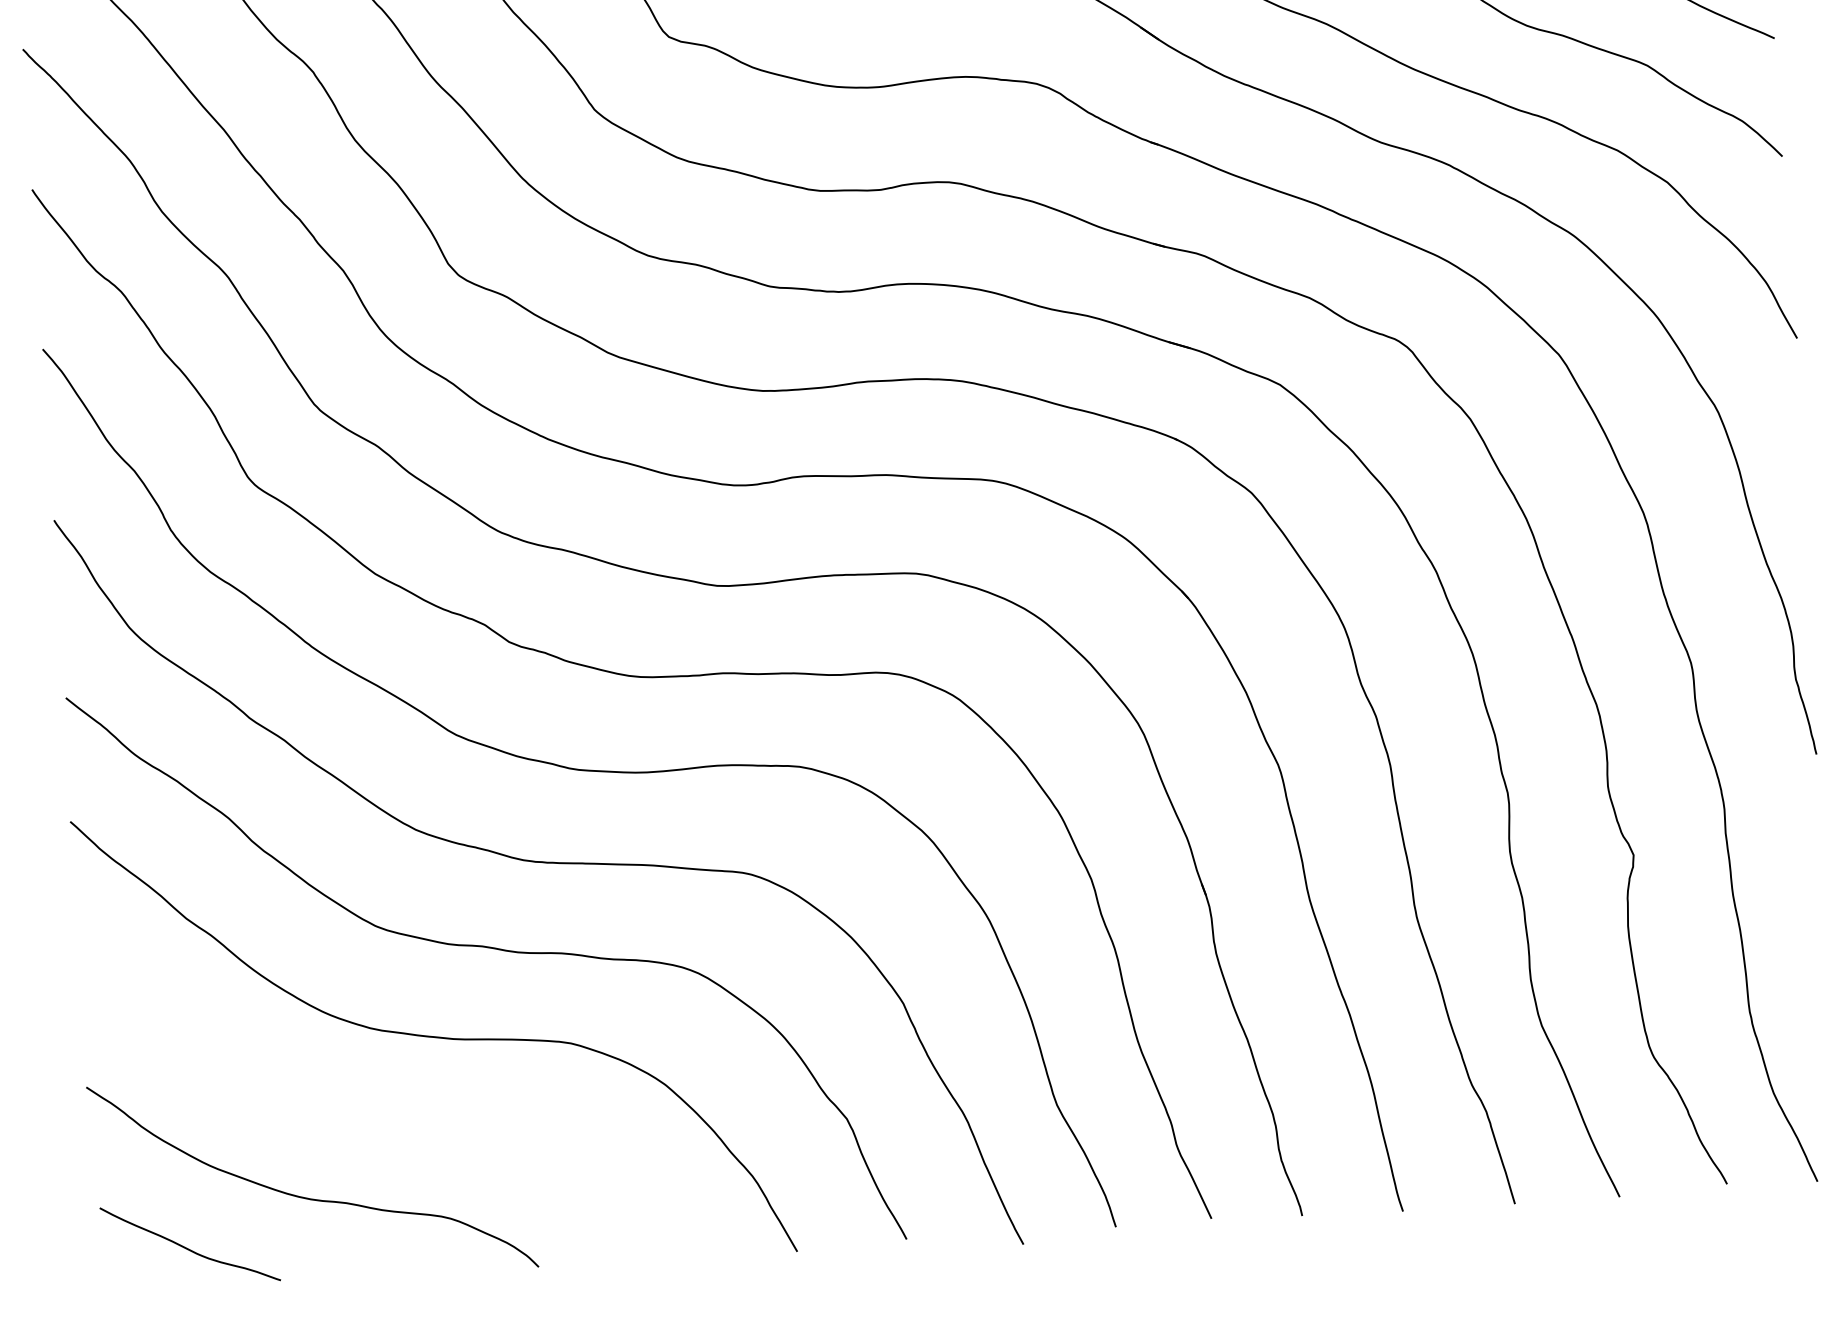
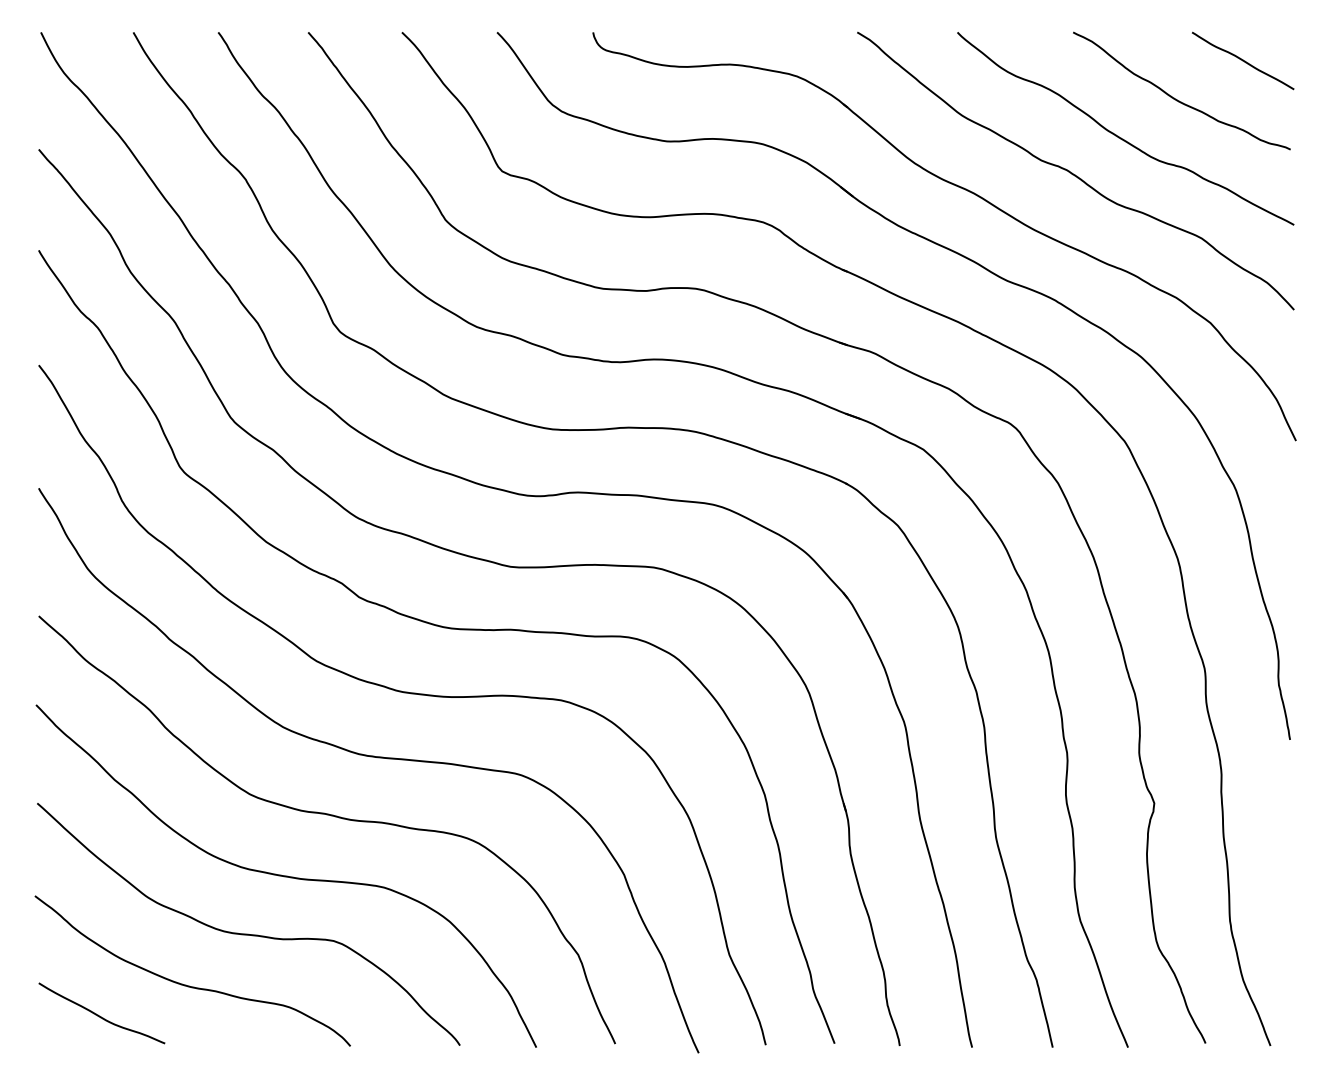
curve: (386, 1119) -> (248, 933), added

